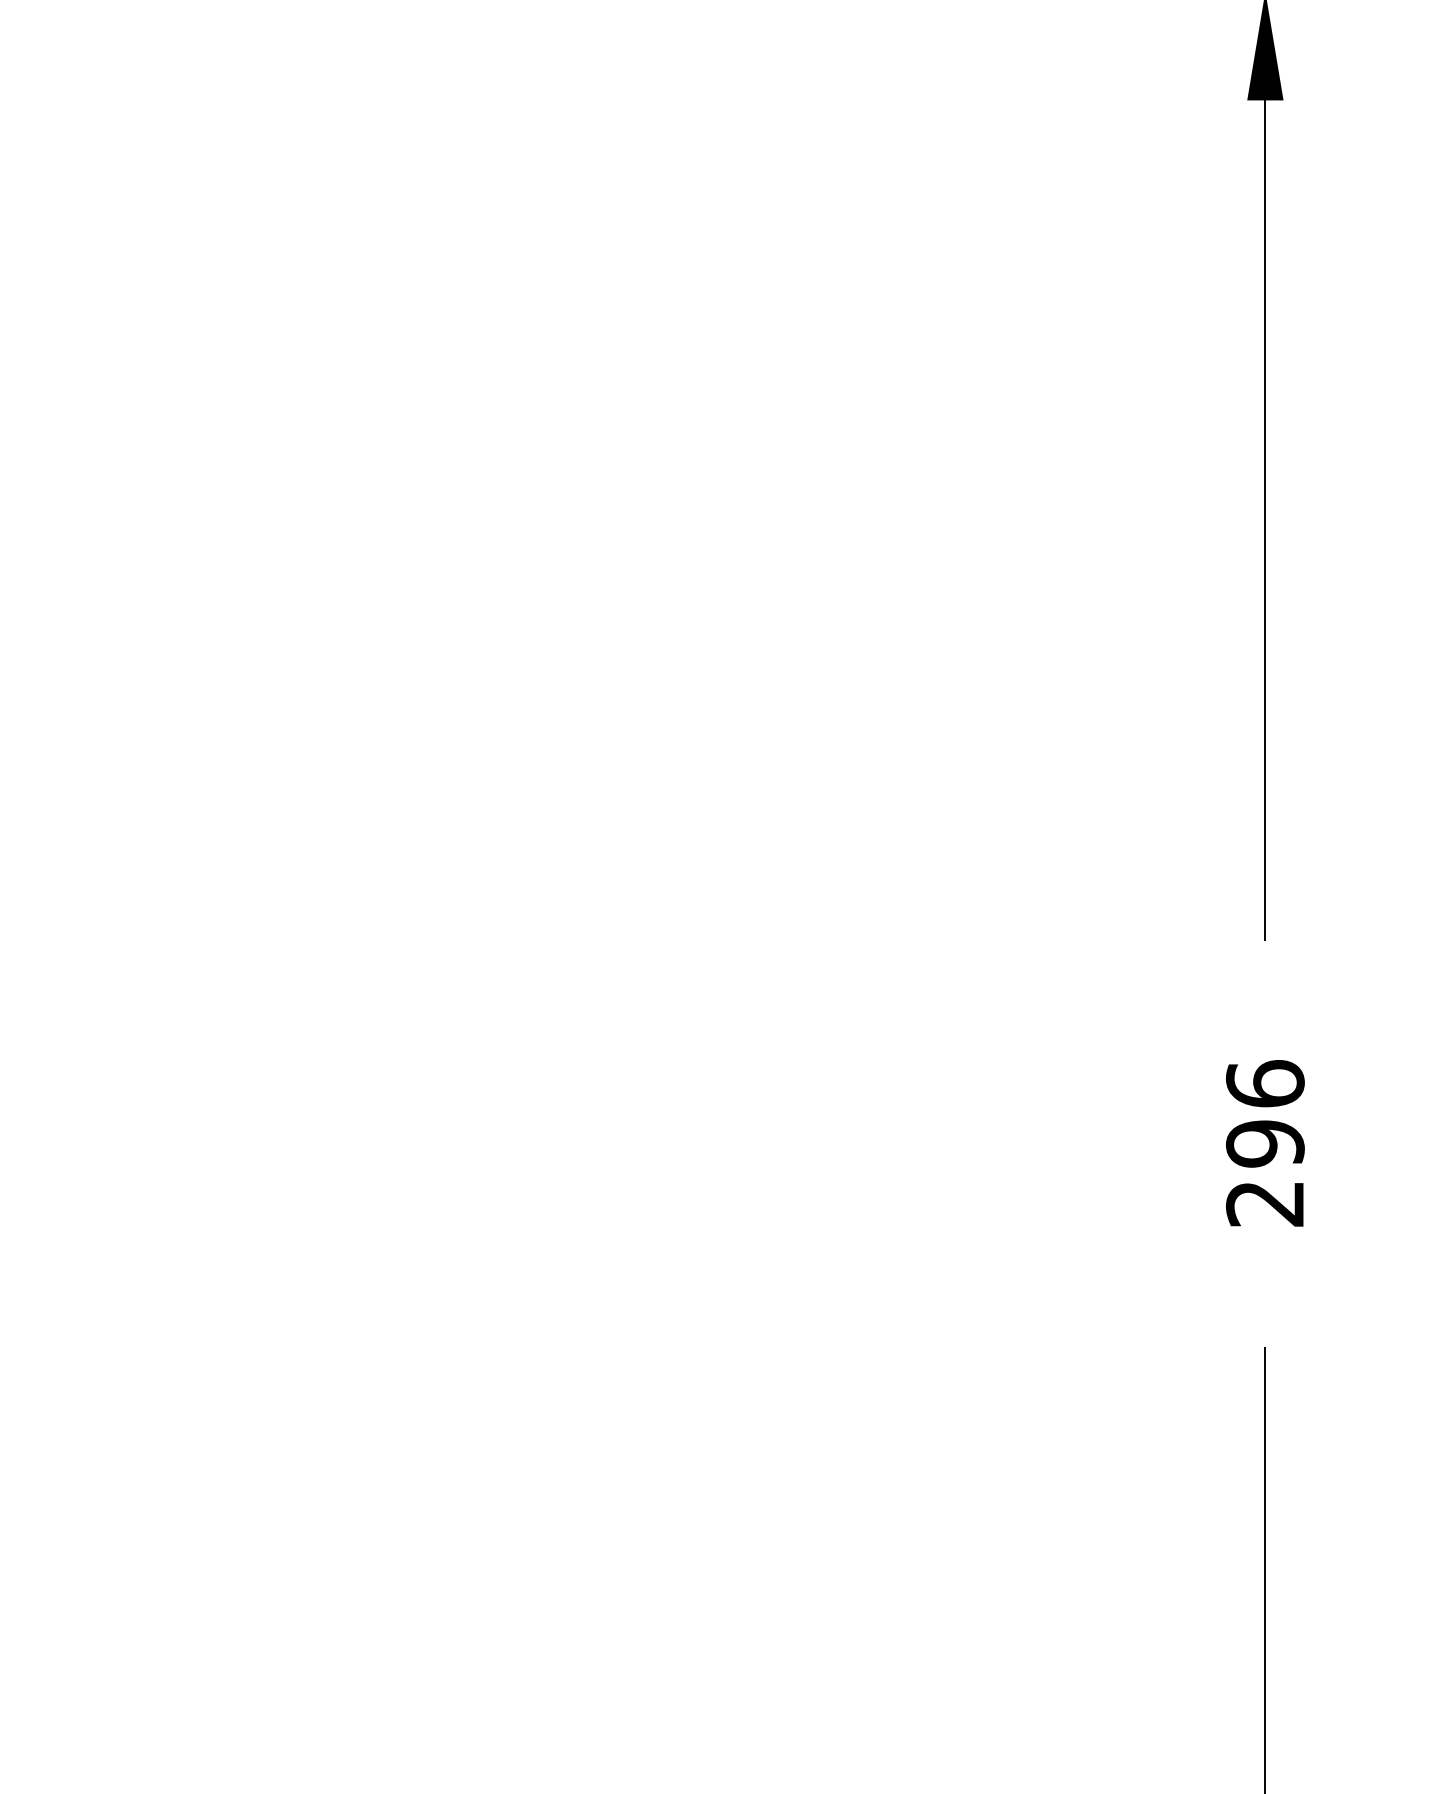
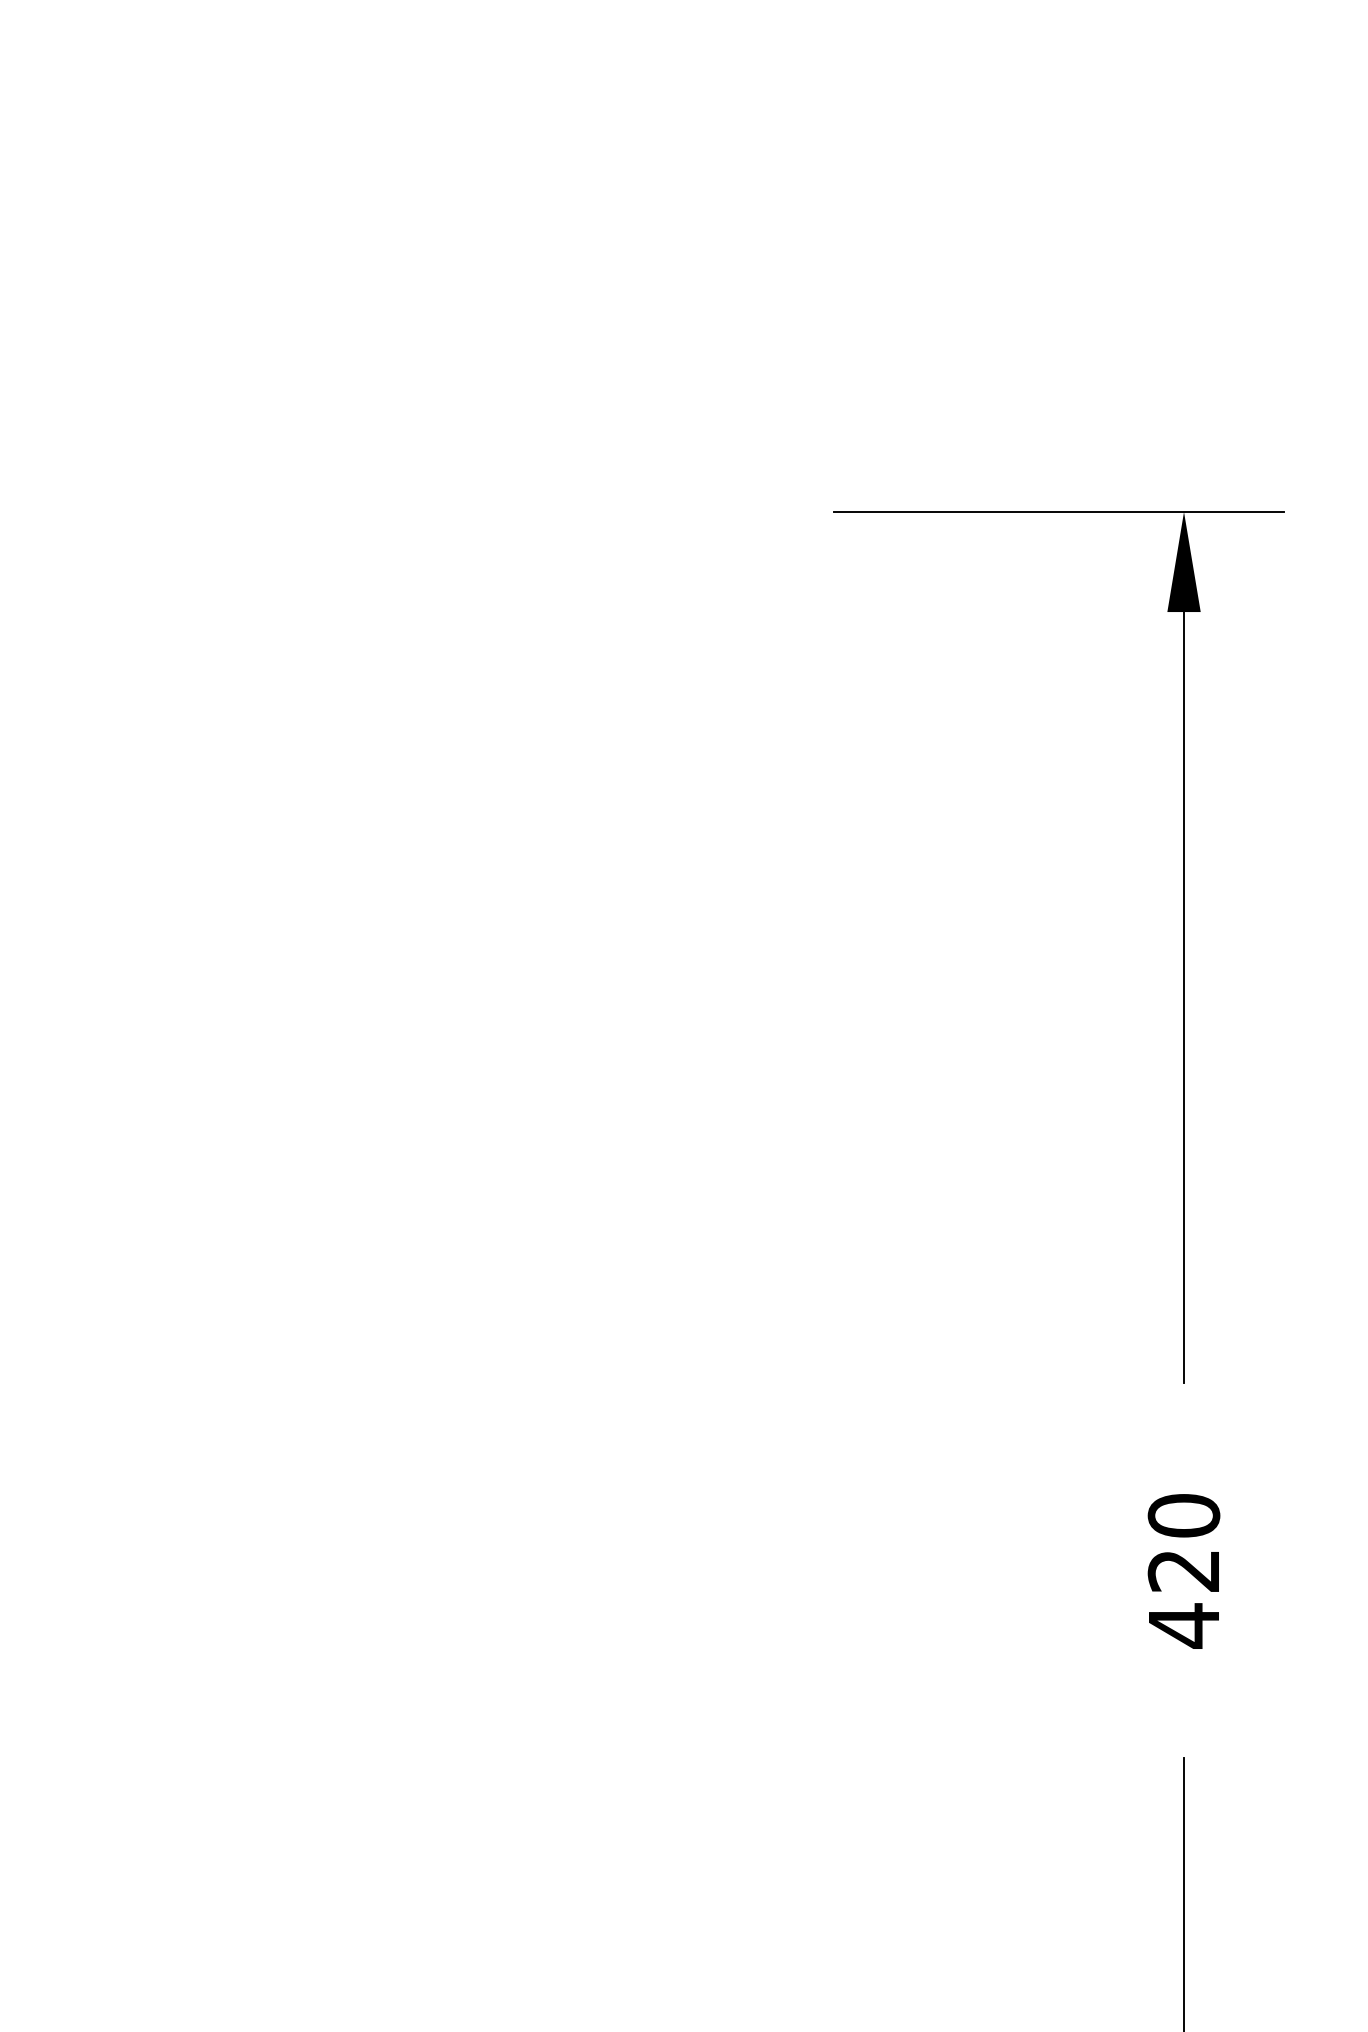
text: (1264, 1143) -> (1183, 1570), 296 -> 420

